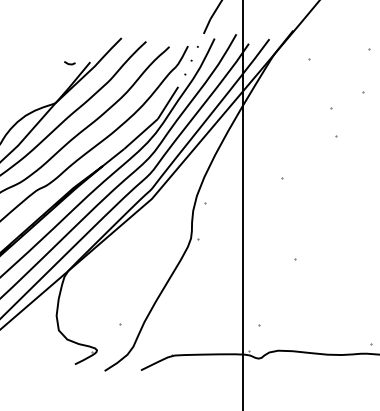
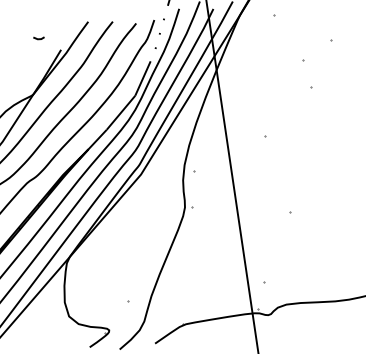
line: (69, 63) -> (38, 38), moved

